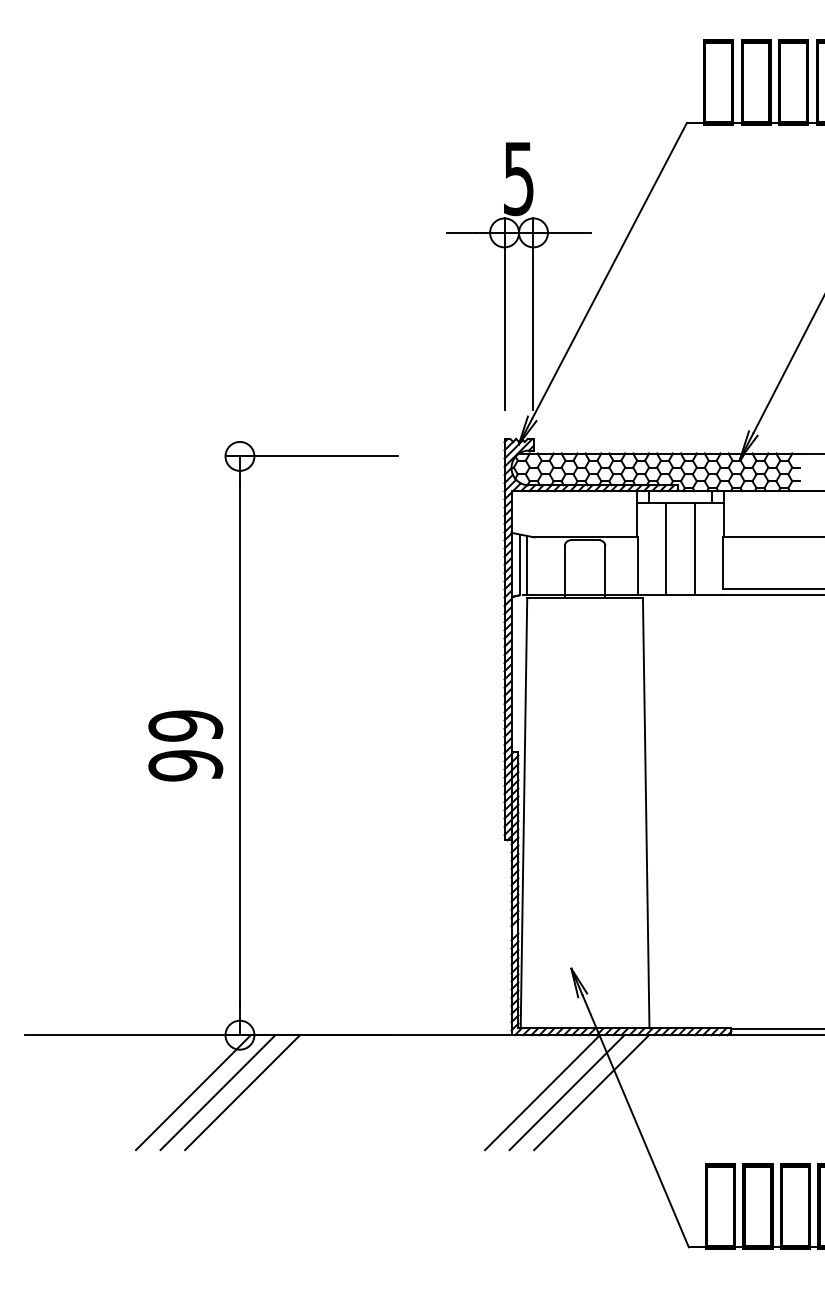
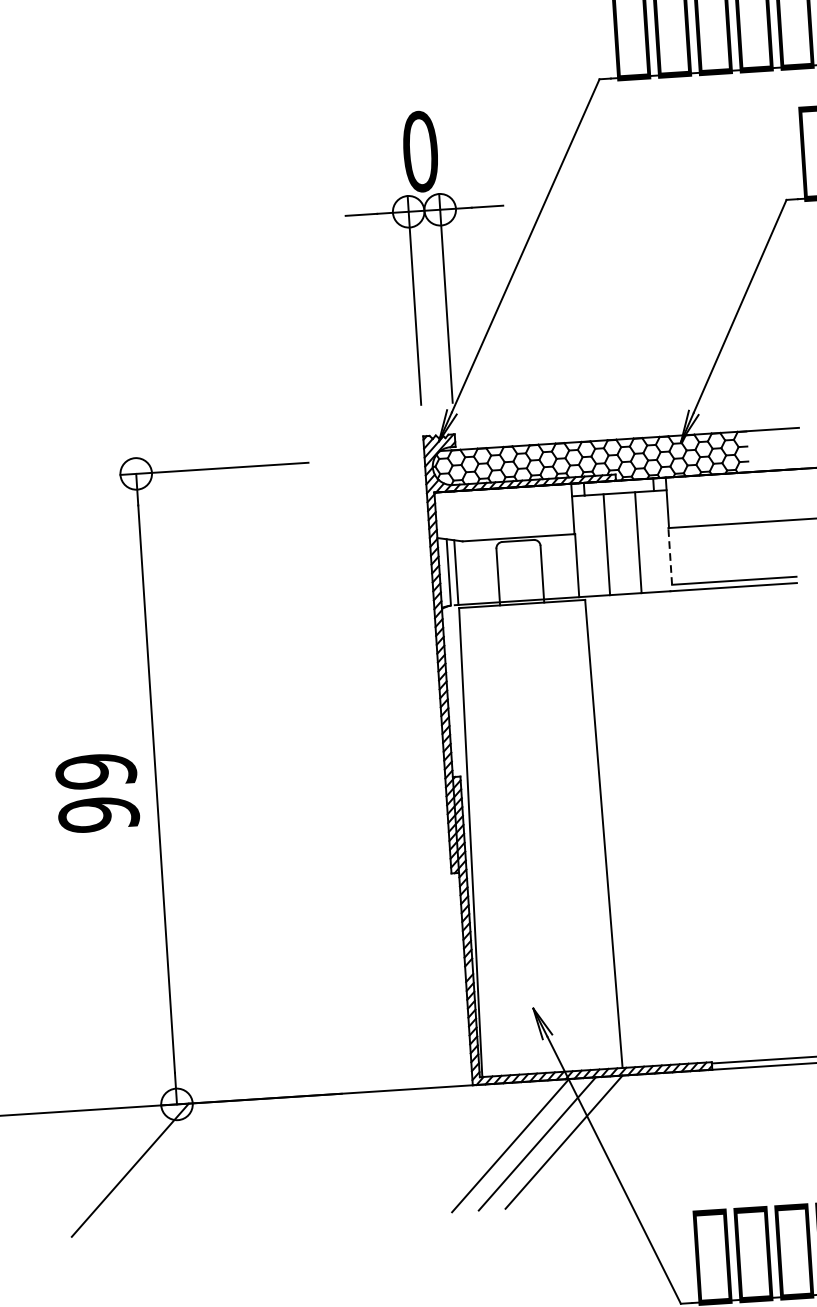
text: (518, 178) -> (420, 151), 5 -> 0
line: (723, 562) -> (670, 555), solid -> dashed
line: (217, 1092) -> (156, 1168), removed
line: (242, 1092) -> (183, 1166), removed

